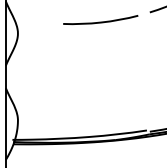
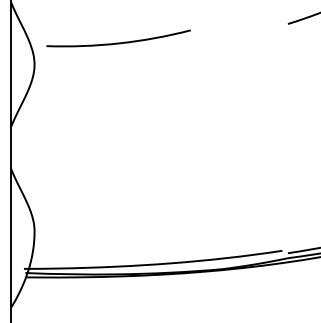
curve: (100, 21) -> (118, 41), moved

